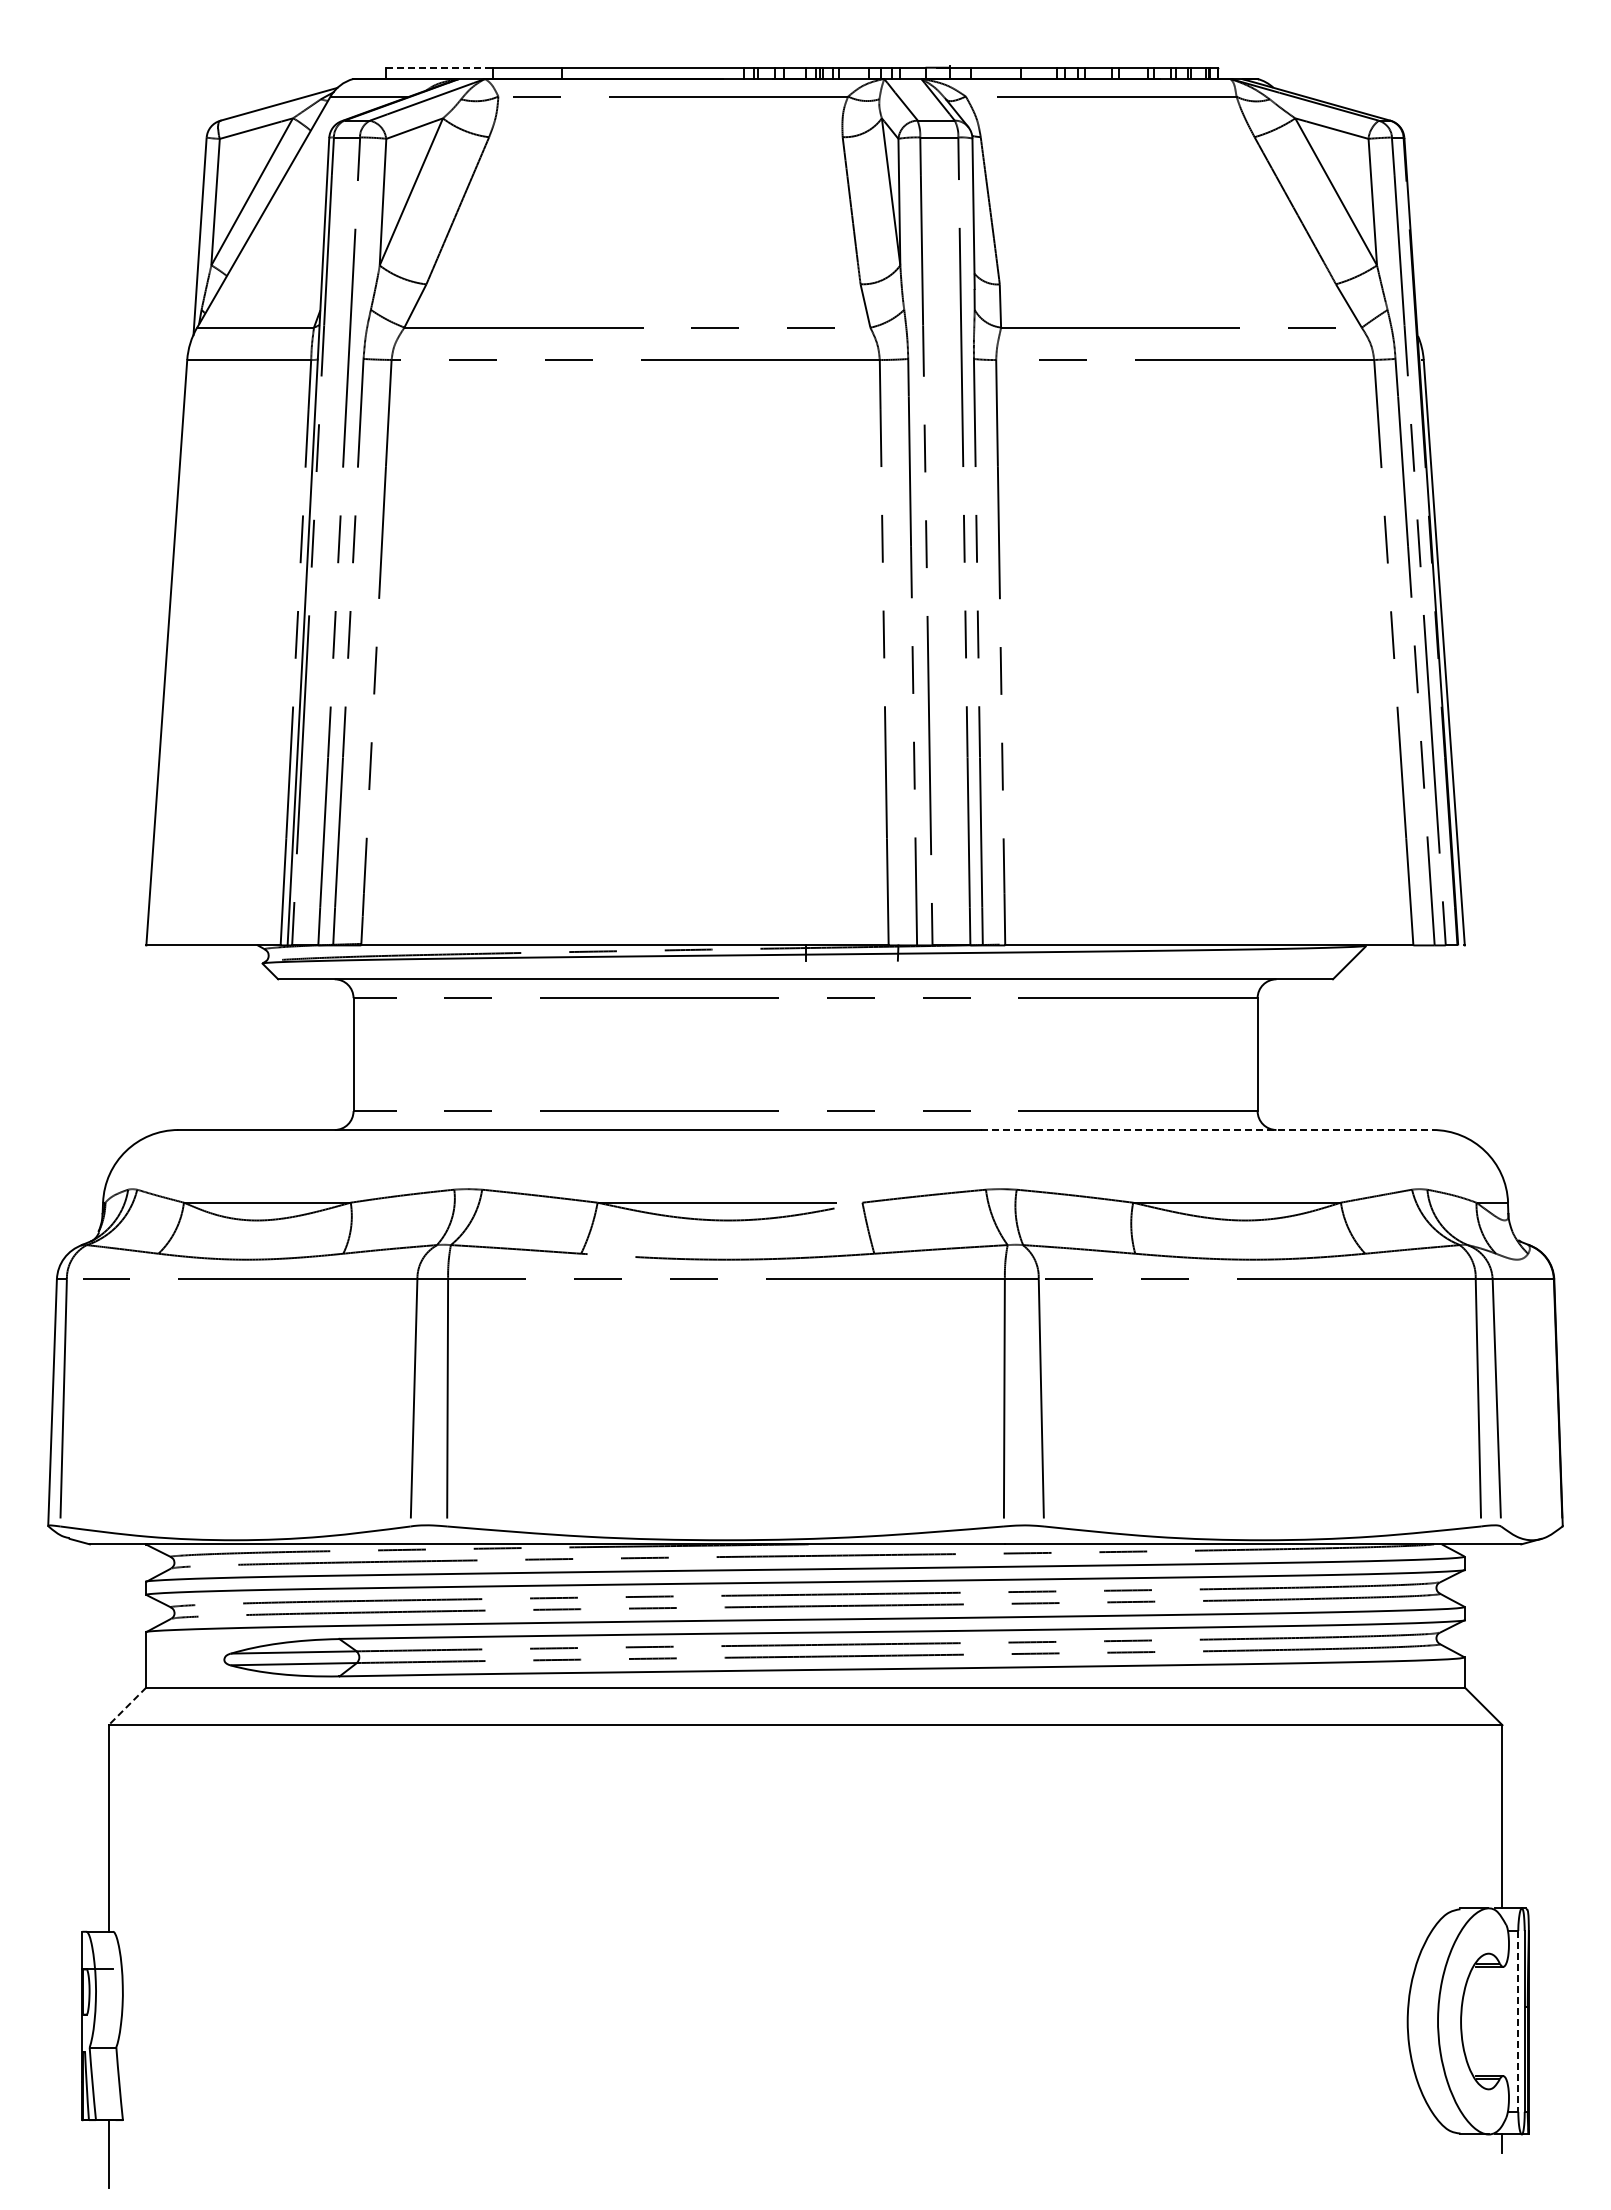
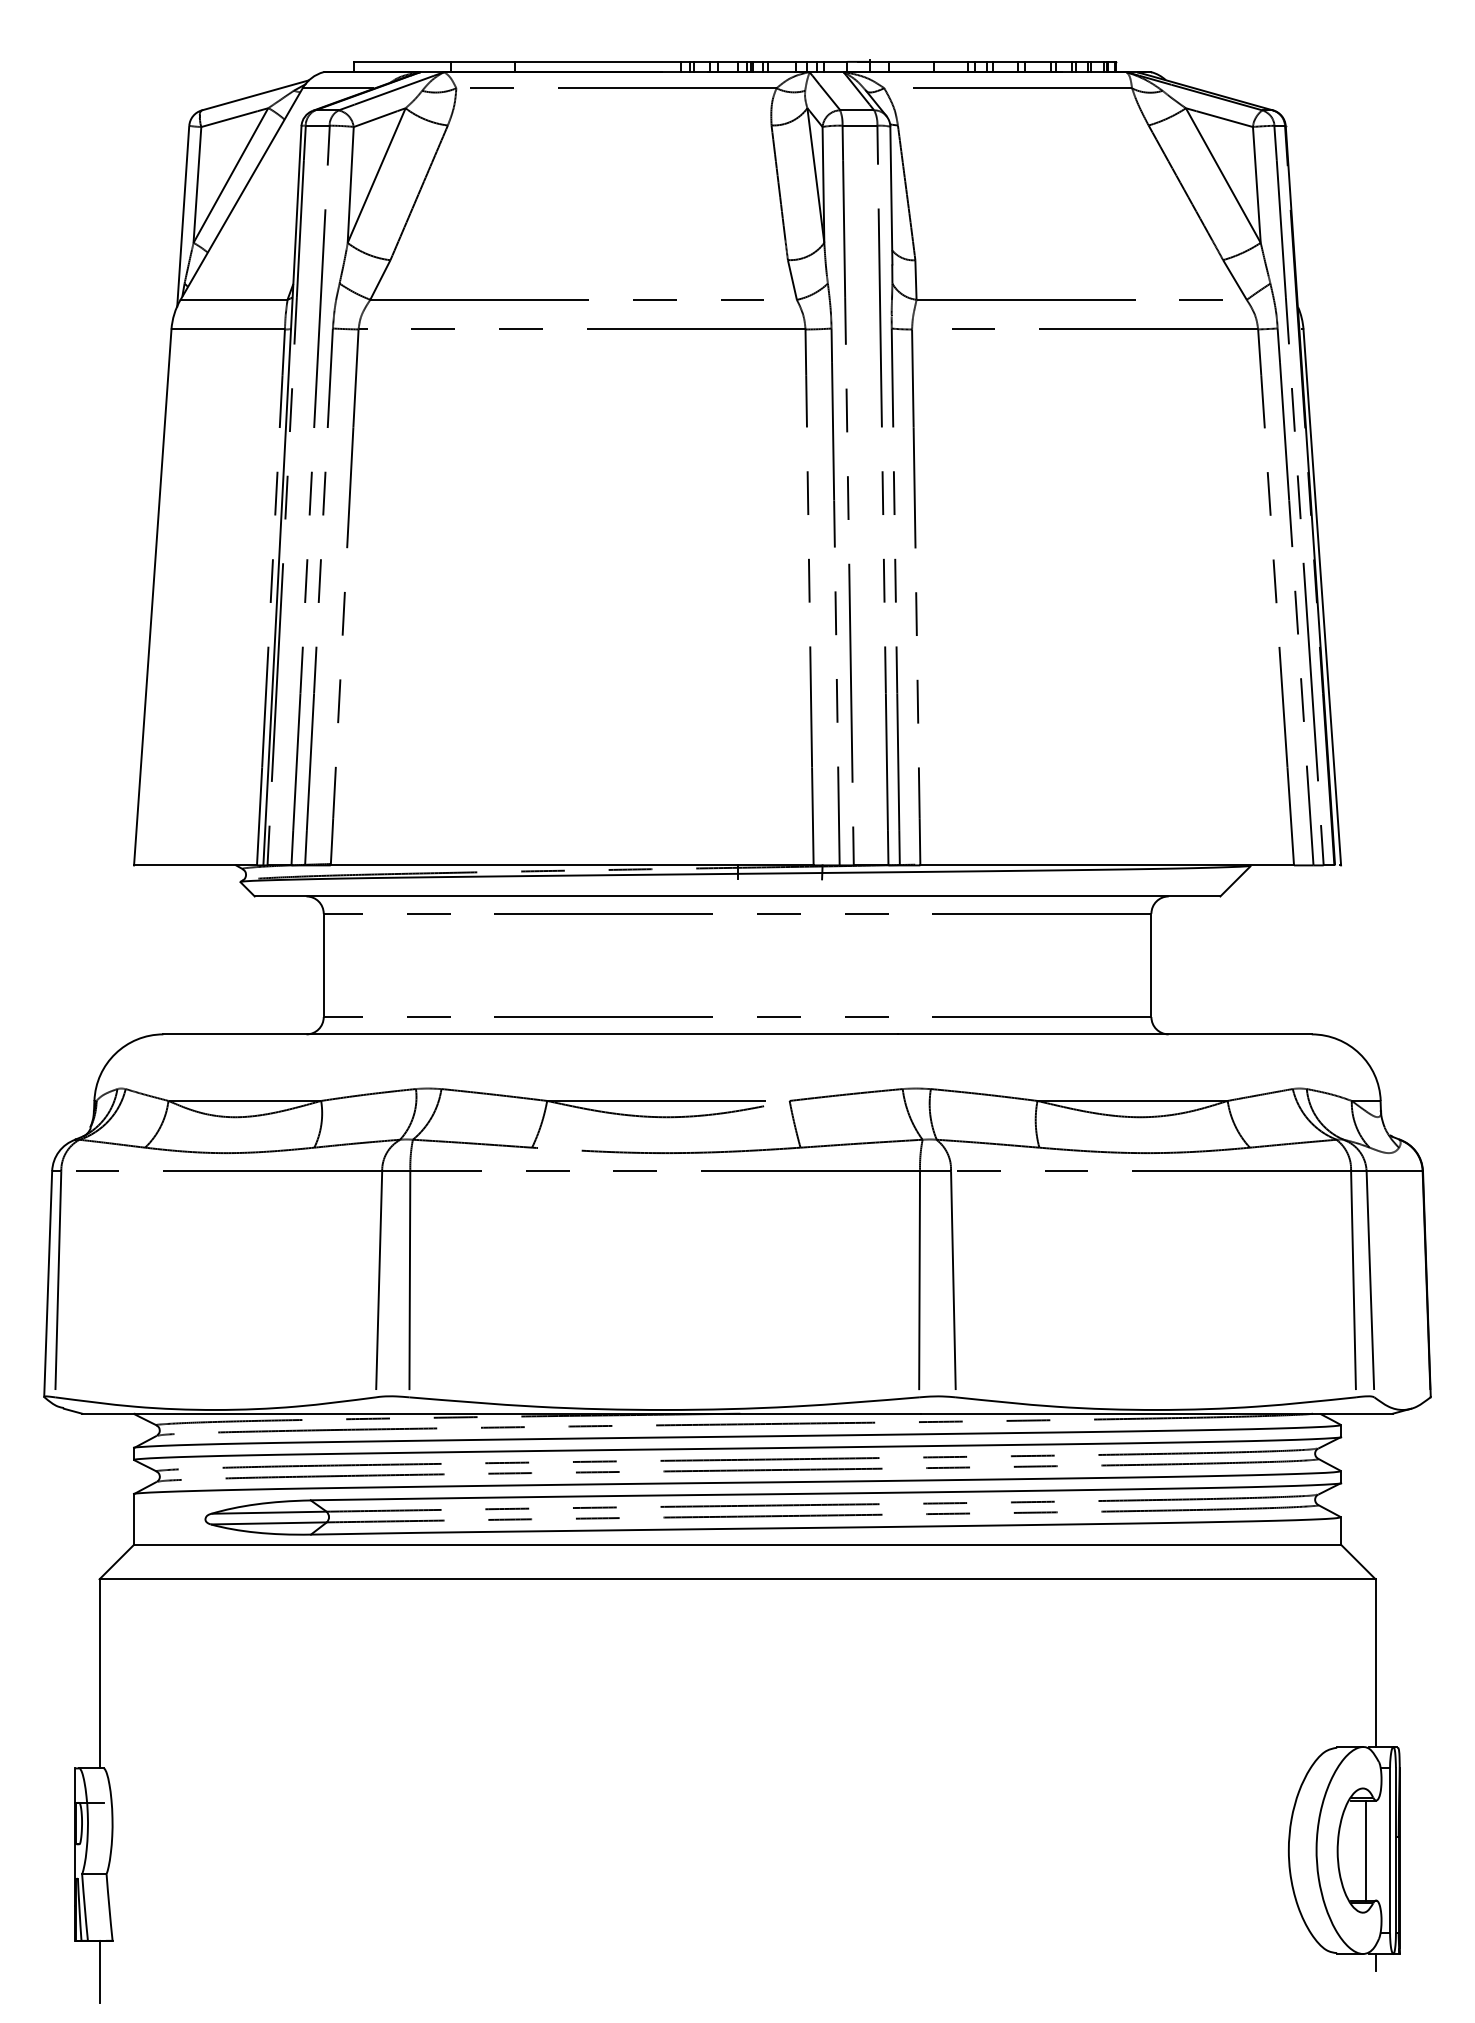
line: (440, 67) -> (403, 61), dashed -> solid
line: (1207, 1130) -> (1105, 1034), dashed -> solid
line: (127, 1706) -> (116, 1562), dashed -> solid
line: (1491, 2021) -> (1365, 1850), added
line: (1518, 2021) -> (1390, 1850), dashed -> solid

